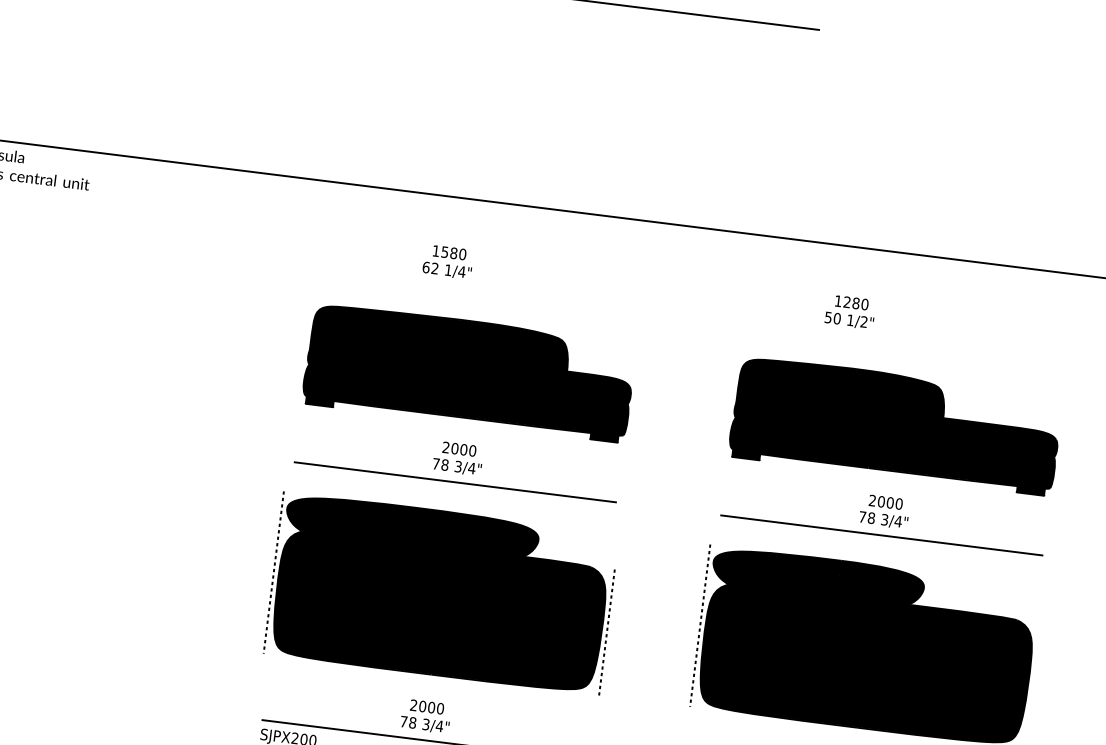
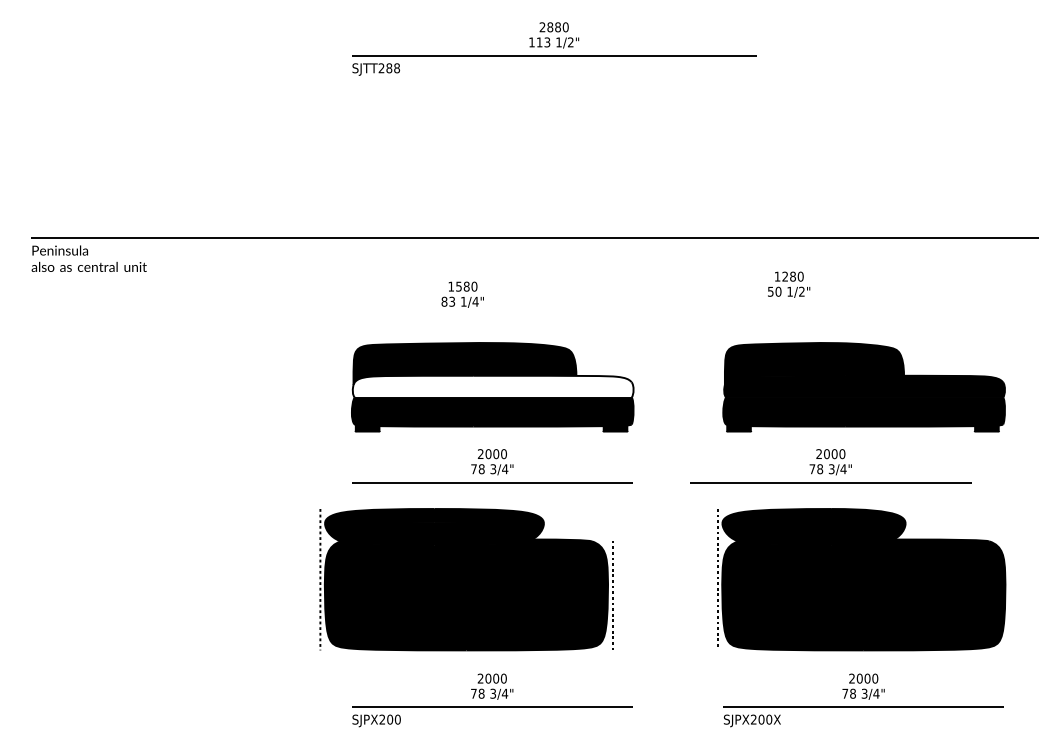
text: (430, 267) -> (448, 301), 62 -> 83
text: (850, 311) -> (789, 284), moved
fill: (469, 371) -> (492, 386), removed
part: (883, 516) -> (830, 466), moved
part: (441, 593) -> (466, 579), moved

